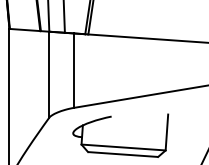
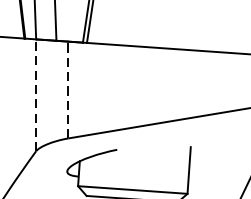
line: (74, 70) -> (68, 89), solid -> dashed
line: (49, 74) -> (36, 95), solid -> dashed

